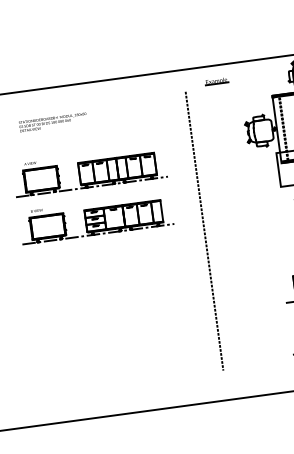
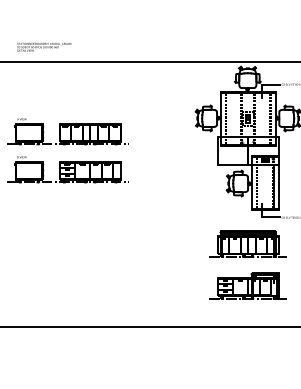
part: (216, 81) -> (177, 74), removed
text: (53, 121) -> (44, 46), moved
line: (204, 231) -> (152, 191), removed

